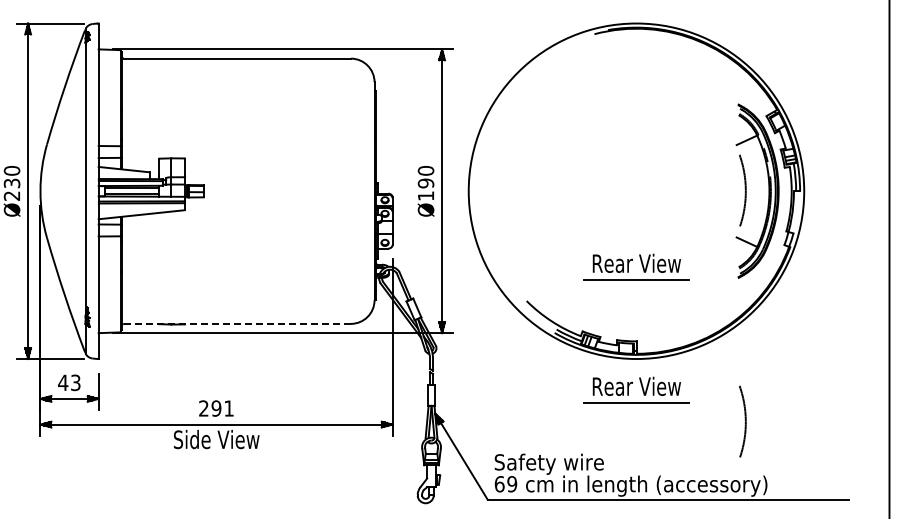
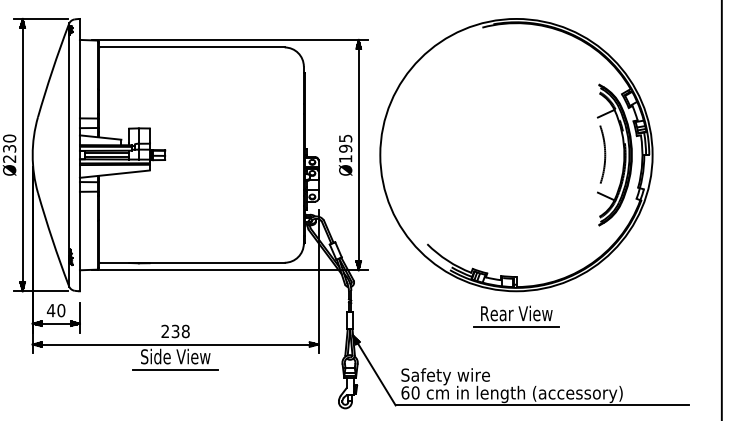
text: (425, 170) -> (345, 138), Ø190 -> Ø195
part: (636, 266) -> (516, 216), removed
line: (237, 323) -> (192, 262), dashed -> solid
text: (75, 382) -> (61, 310), 43 -> 40
text: (222, 408) -> (180, 331), 291 -> 238
arc: (744, 420) -> (604, 341), removed
line: (216, 456) -> (175, 370), added
text: (512, 484) -> (415, 393), 69 -> 60

